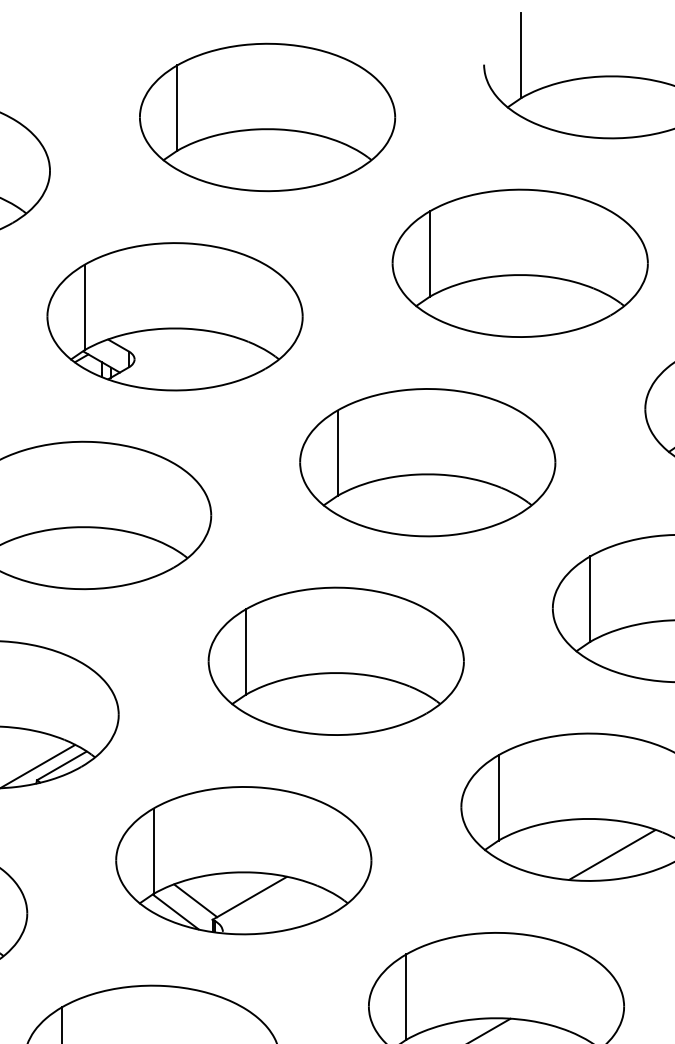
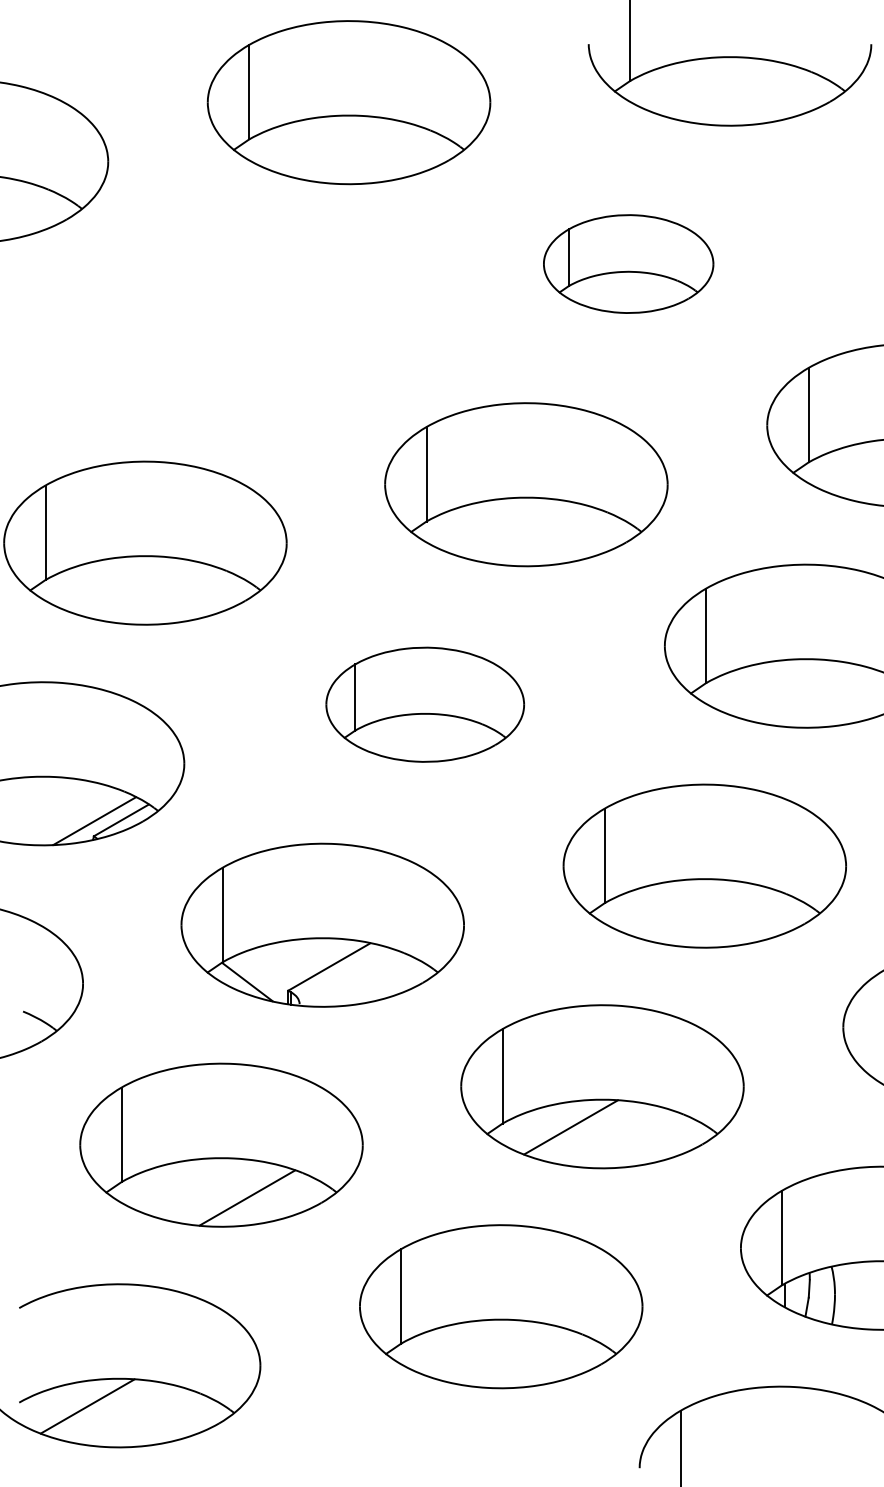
part: (520, 262) -> (628, 263), size x0.6
part: (174, 316) -> (246, 322), removed
part: (336, 661) -> (425, 704), size x0.7
line: (612, 854) -> (730, 918), removed
line: (195, 900) -> (269, 969), removed

